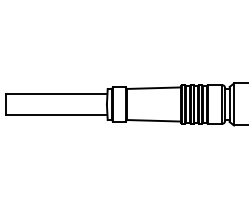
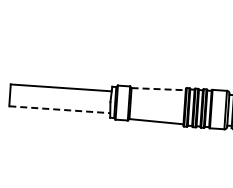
line: (154, 88) -> (159, 89), solid -> dashed
line: (56, 115) -> (59, 109), solid -> dashed

